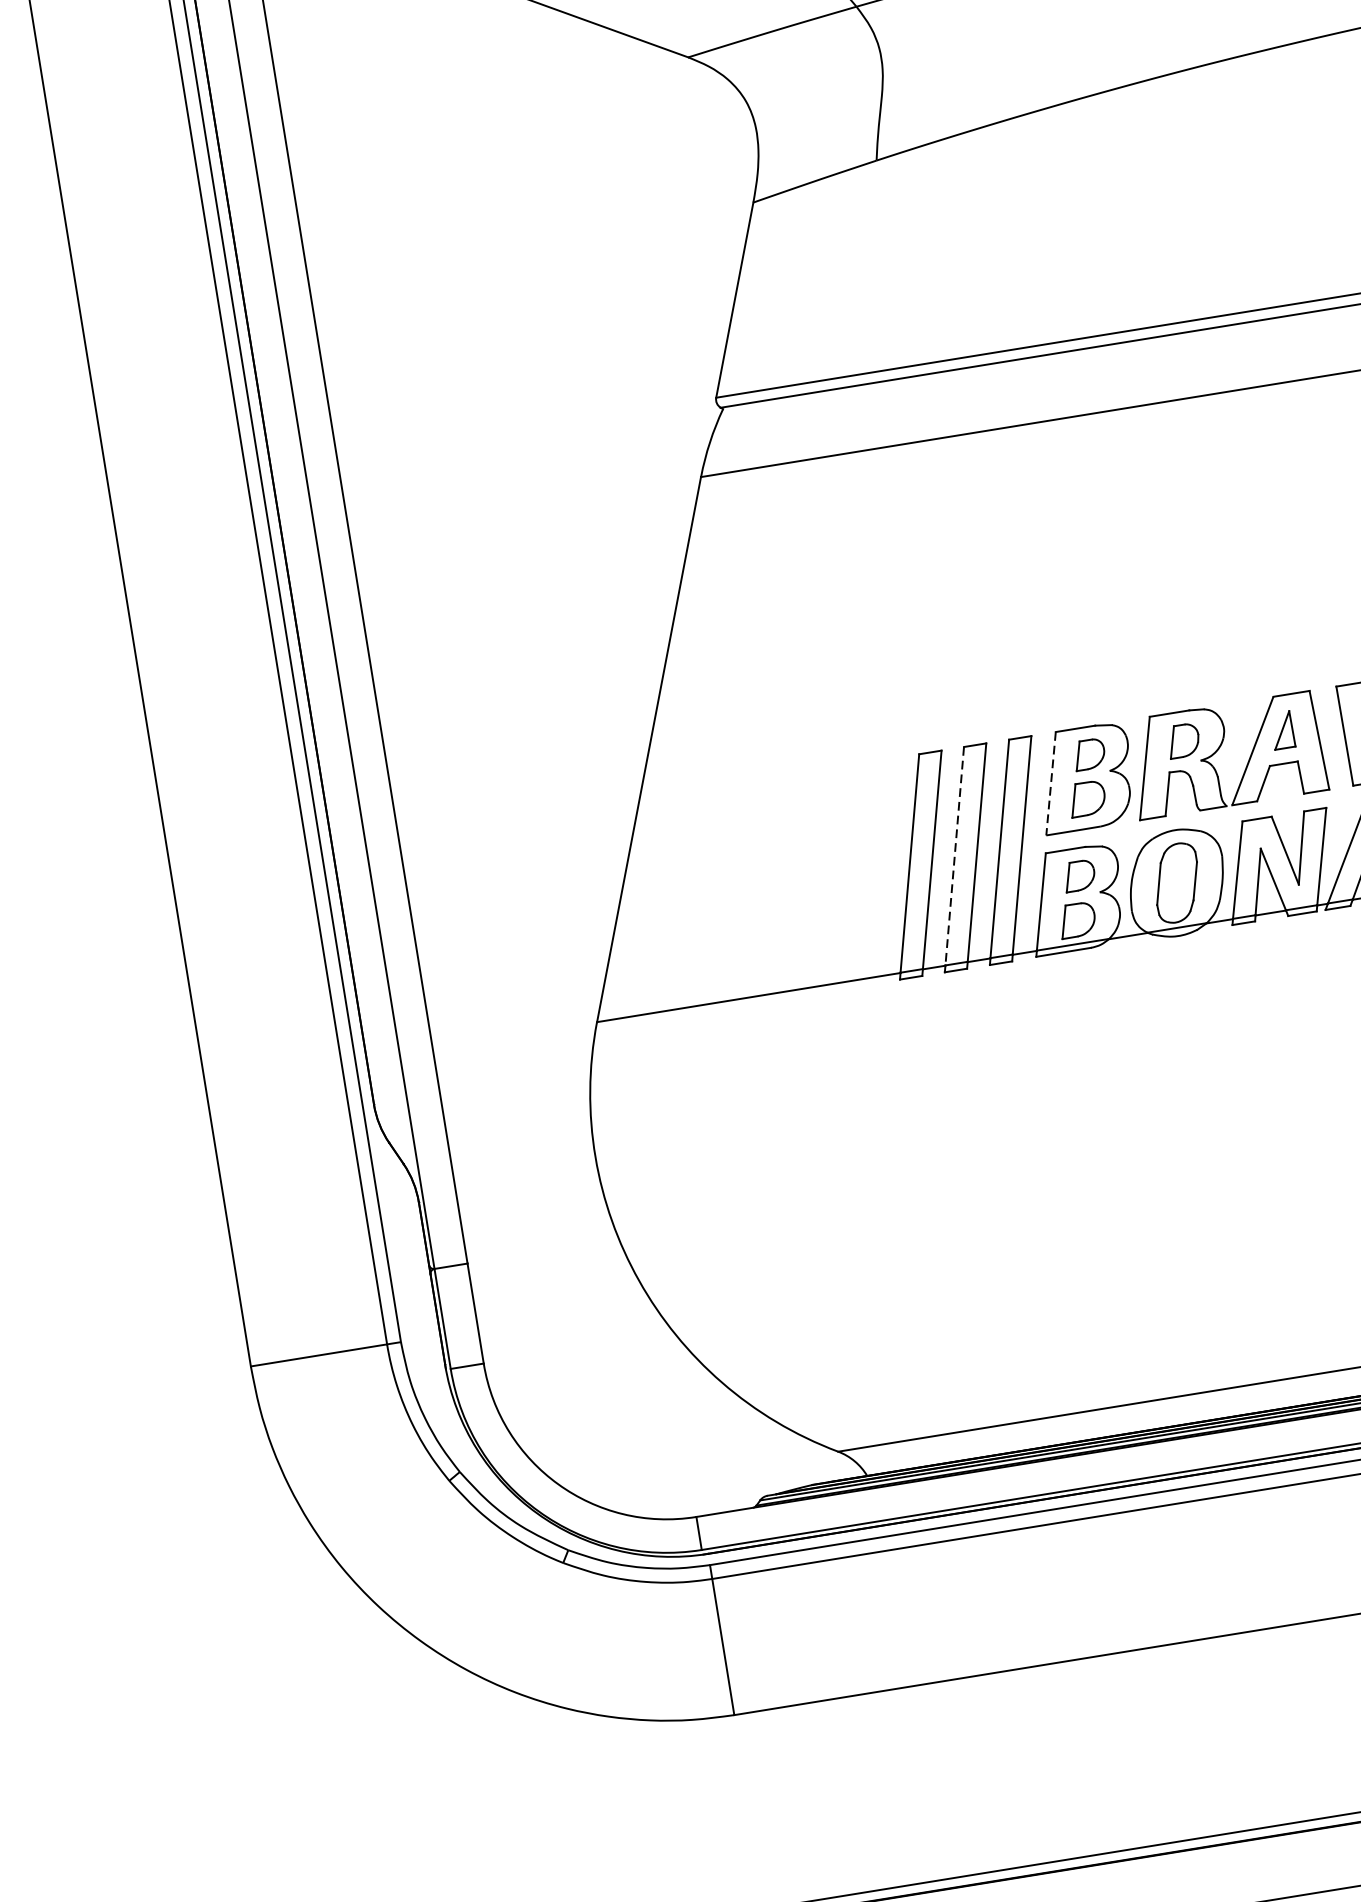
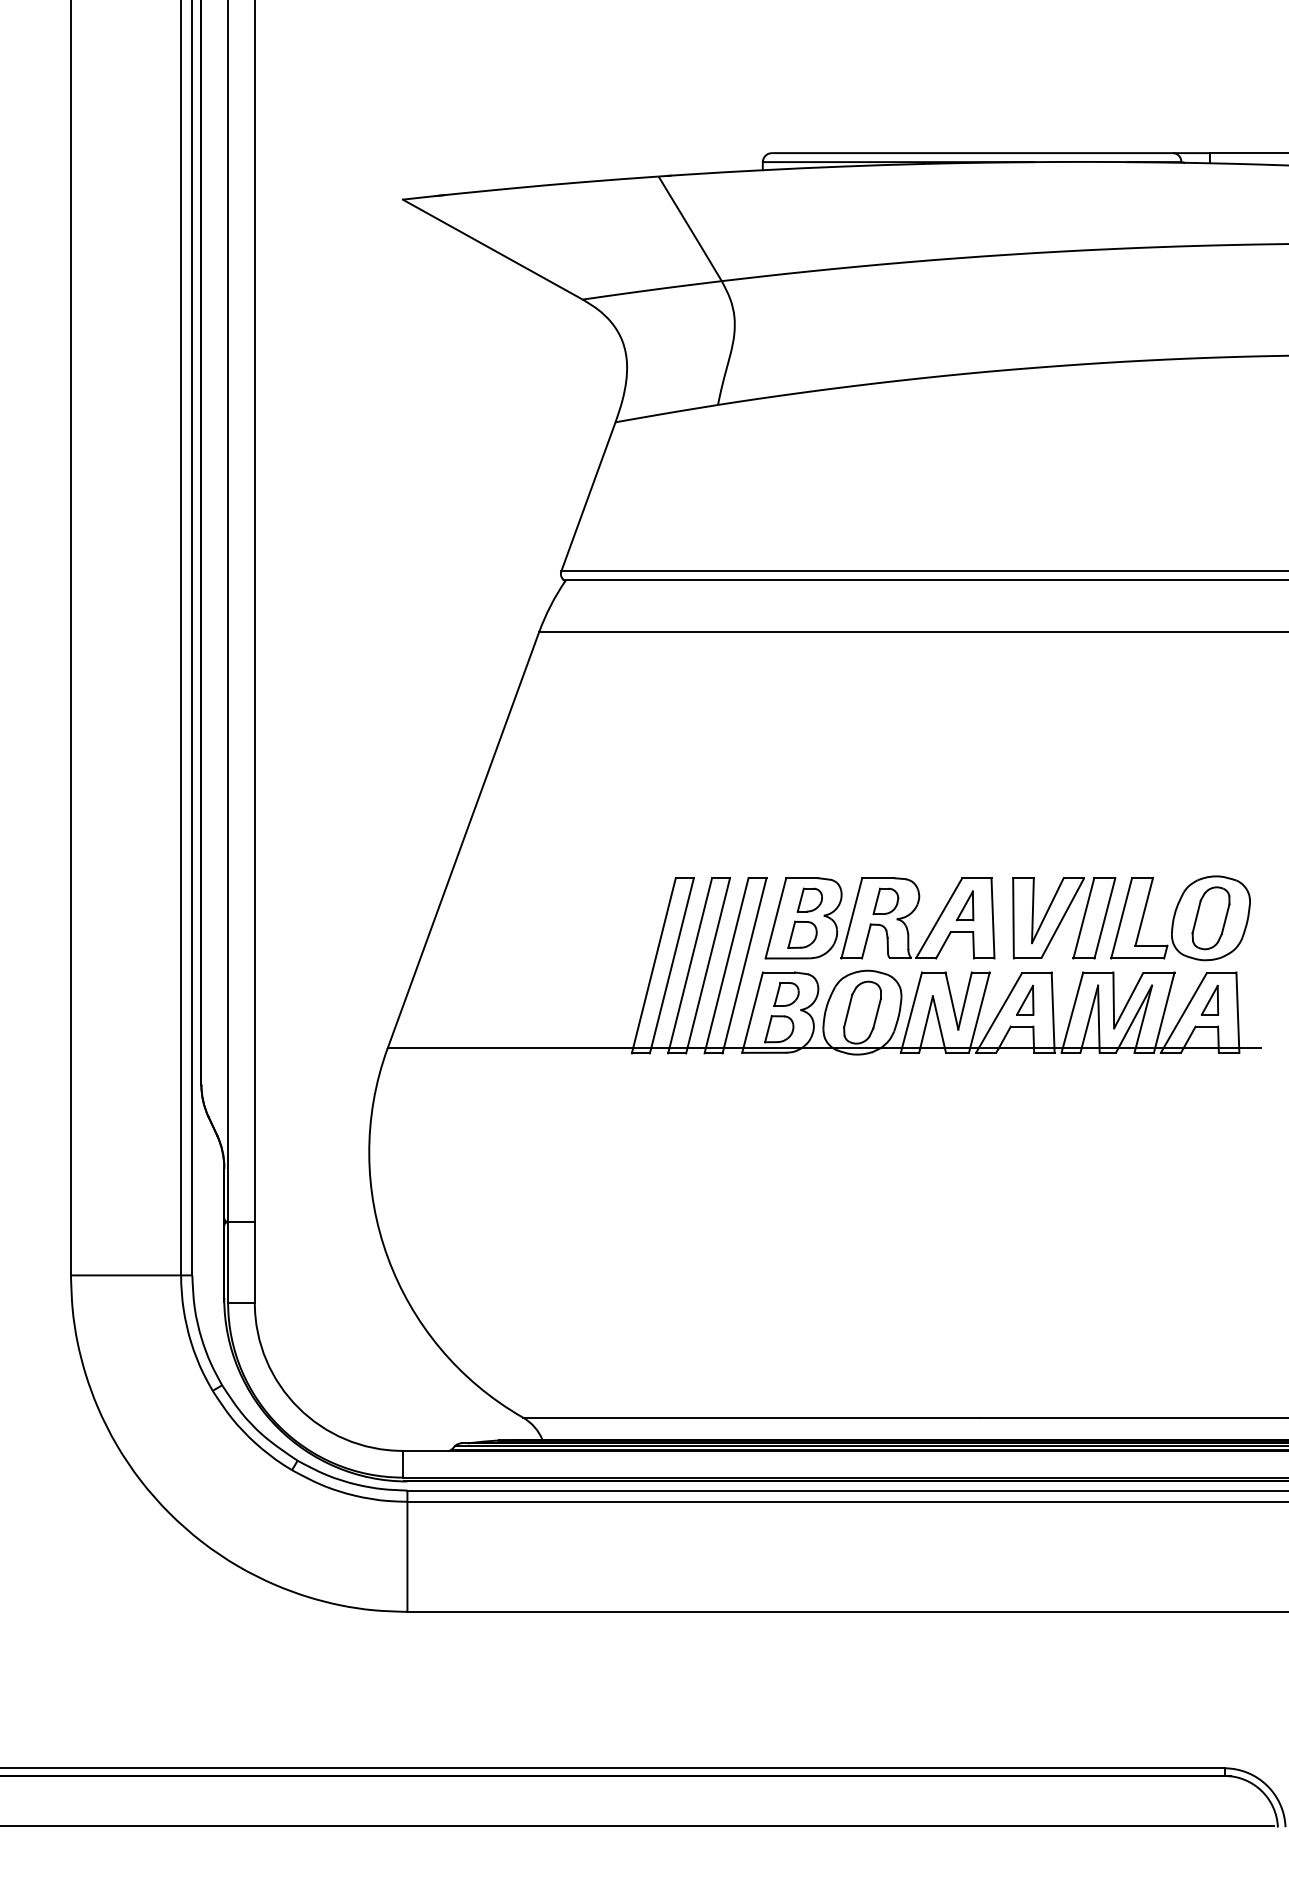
line: (1050, 784) -> (775, 918), dashed -> solid
line: (954, 856) -> (690, 963), dashed -> solid

